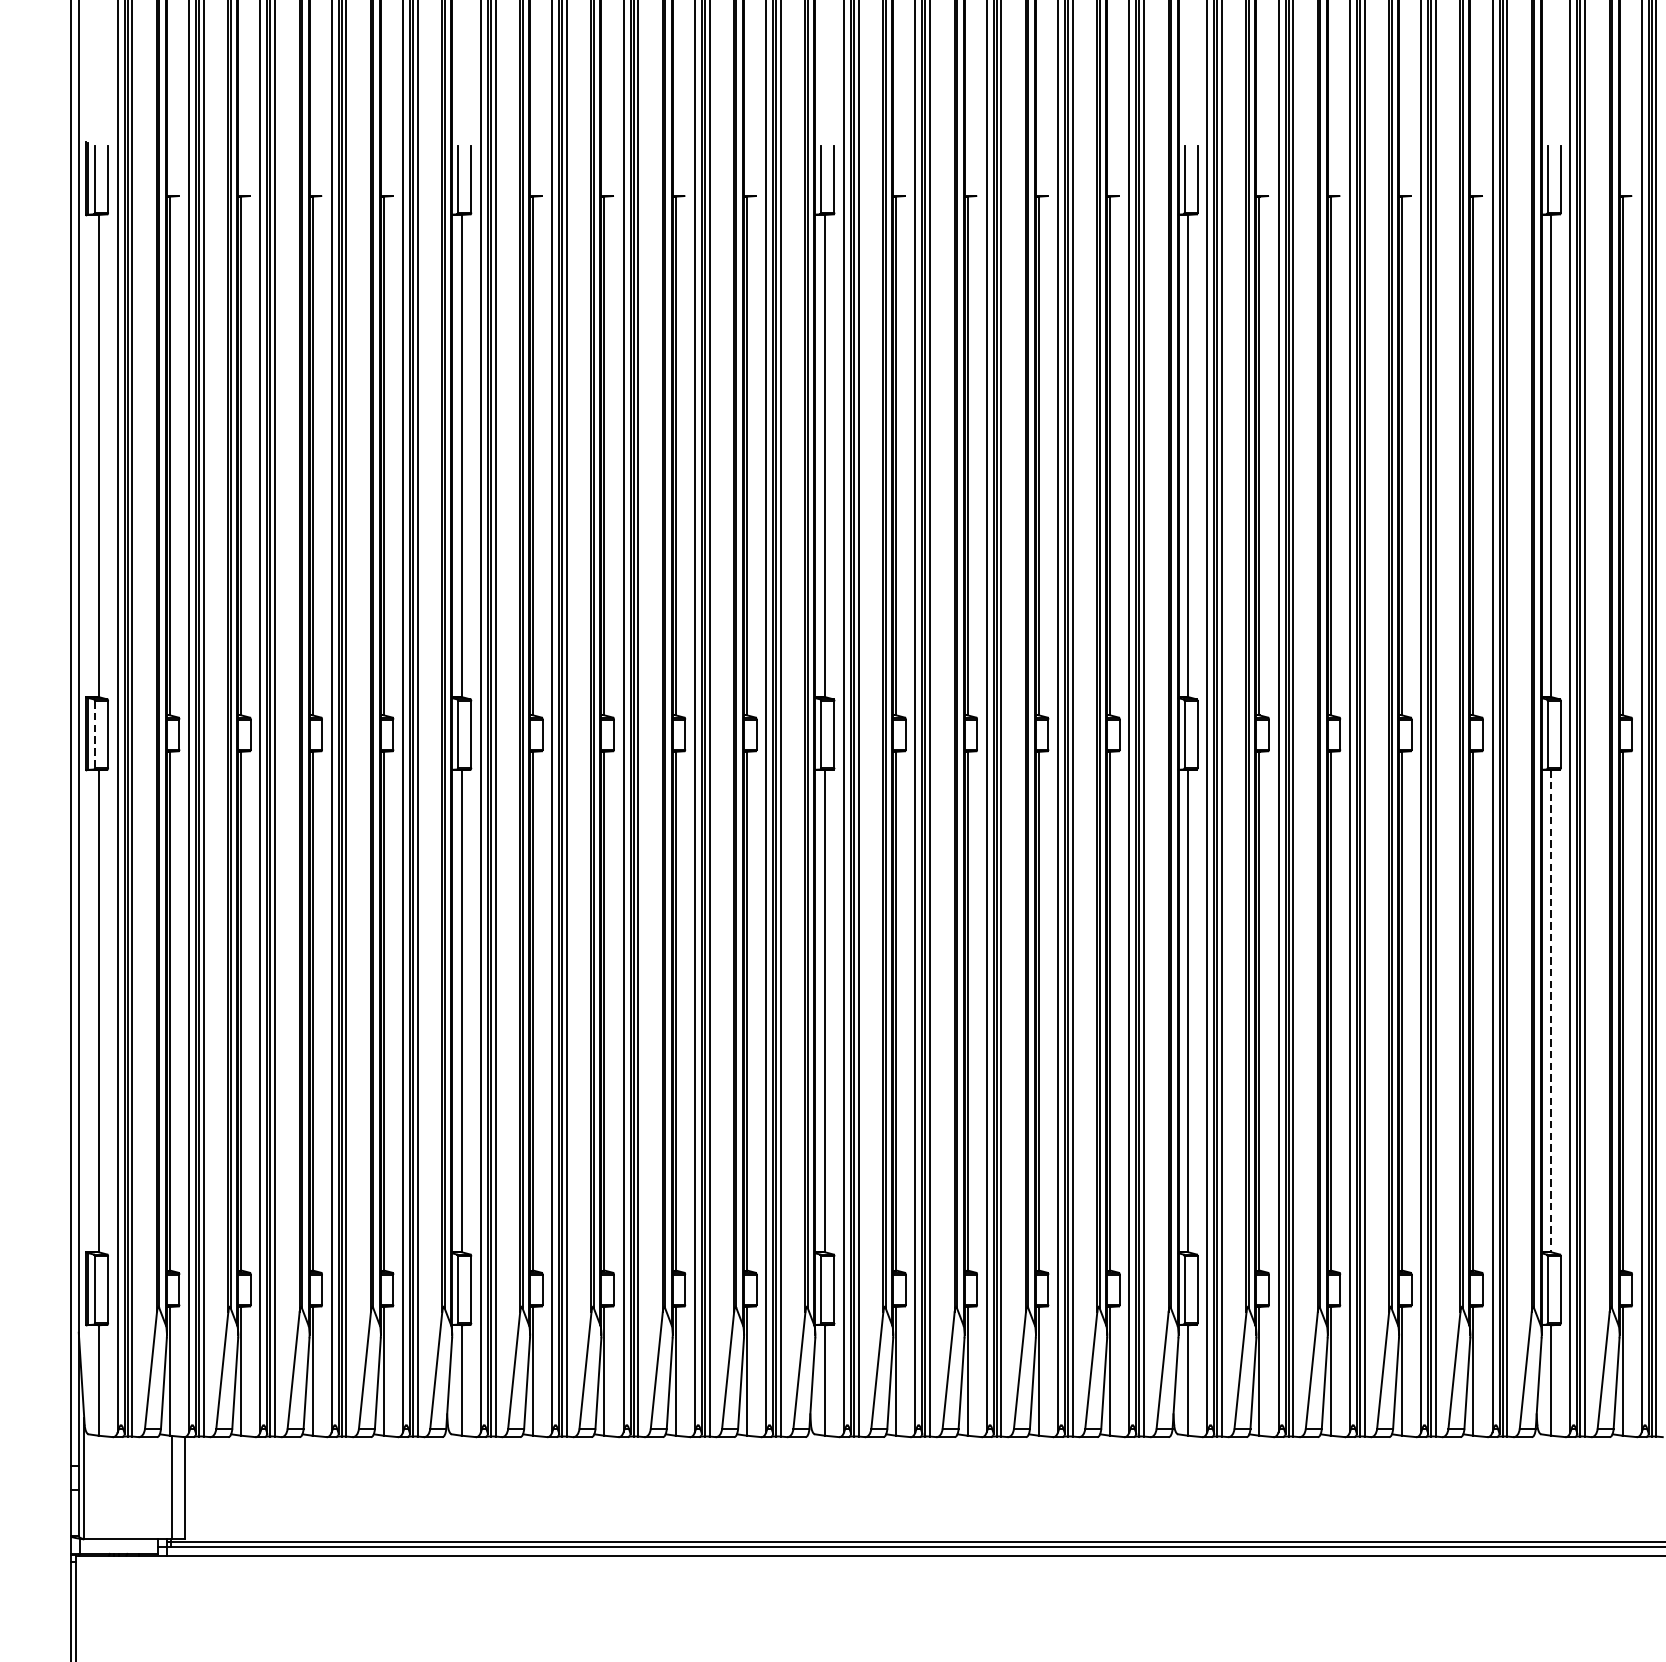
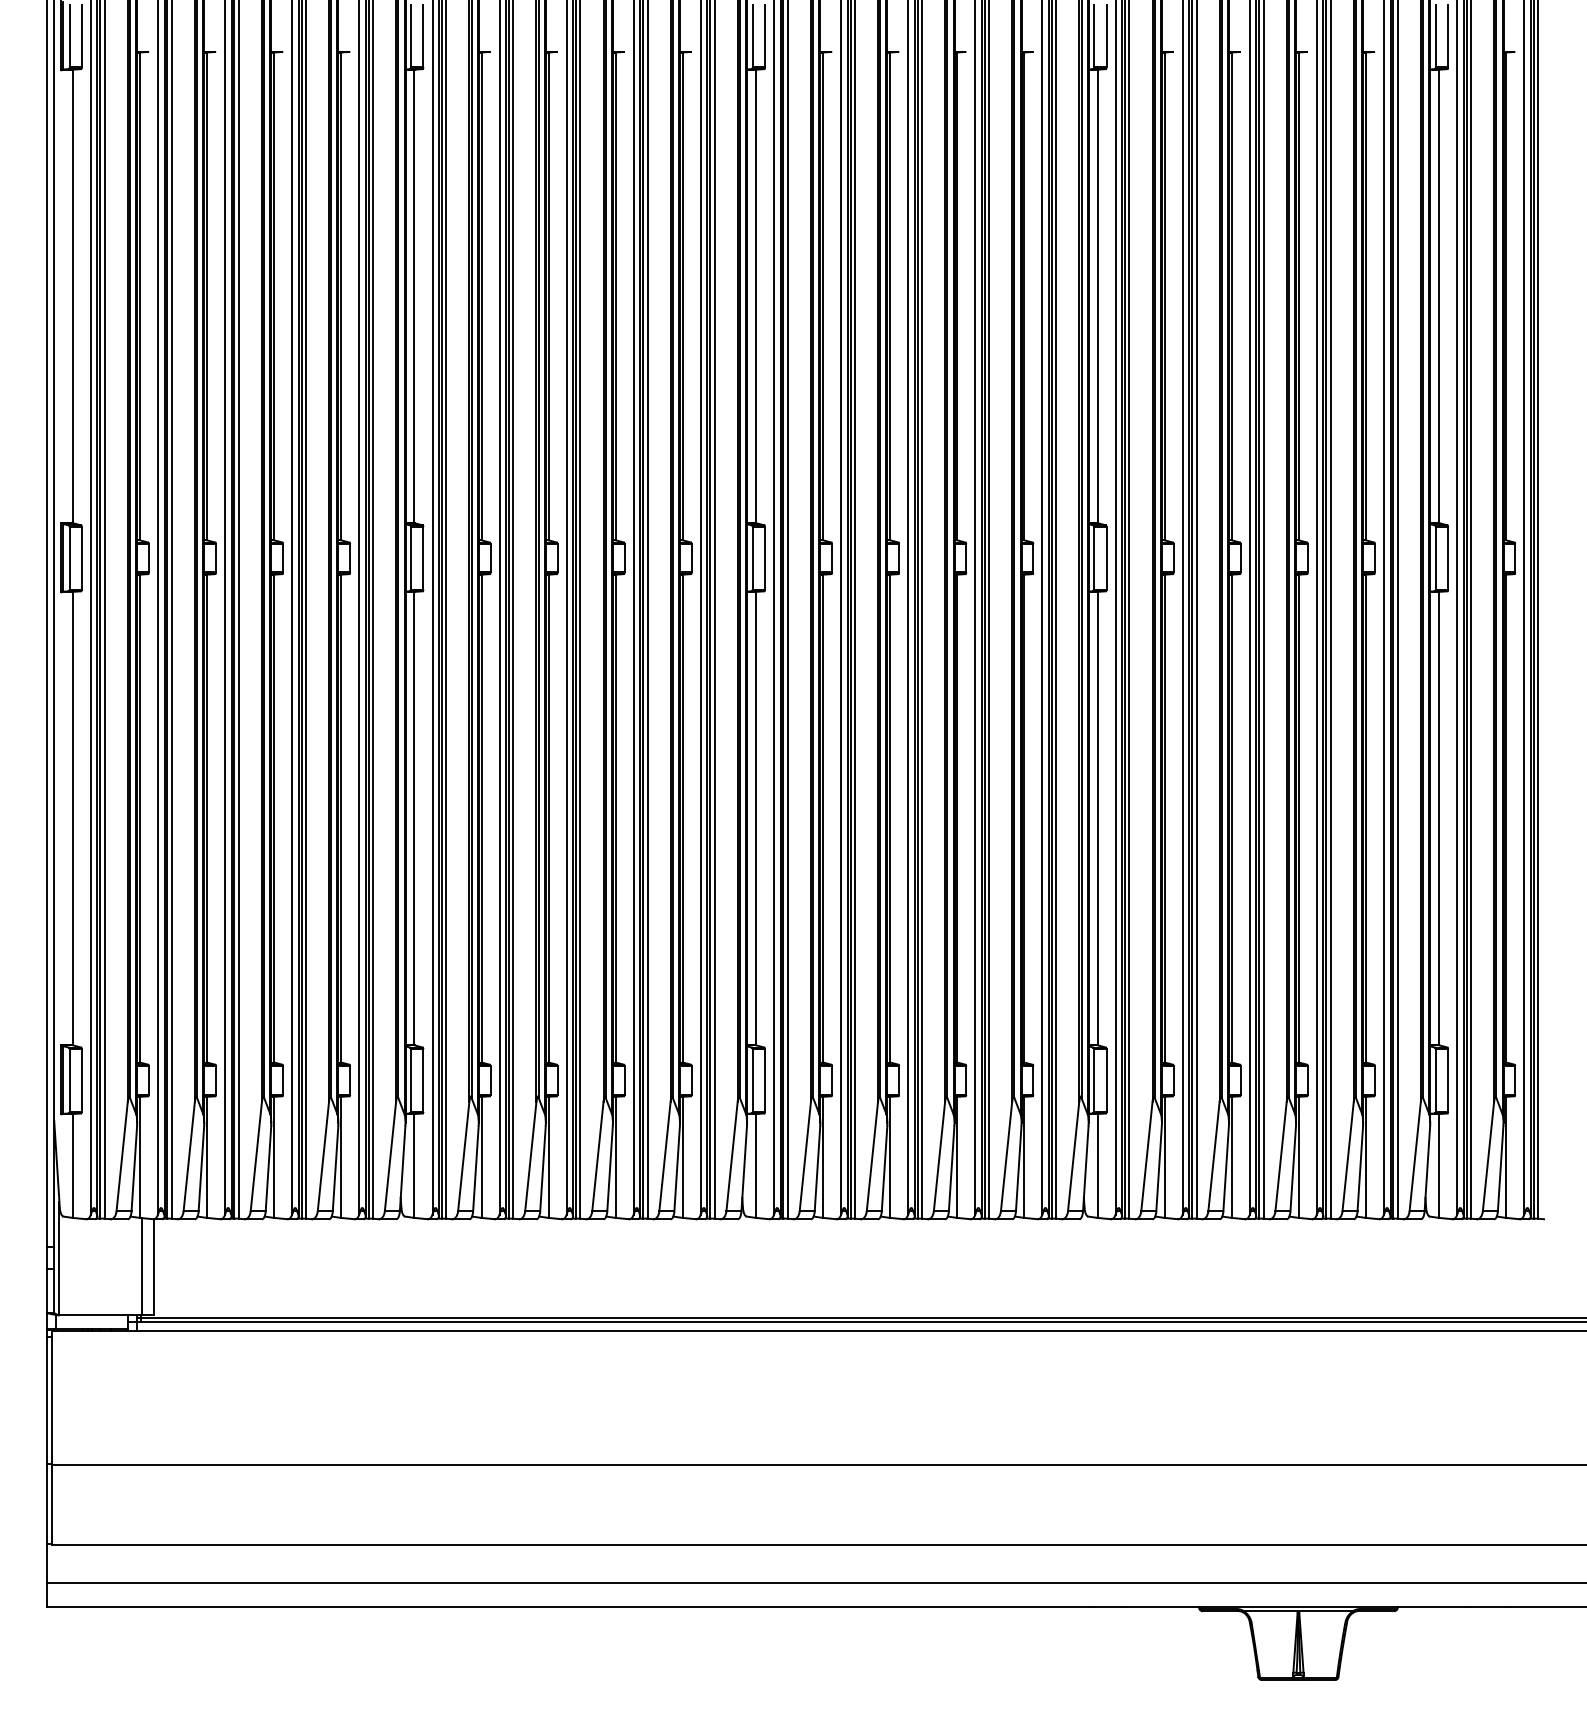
line: (95, 734) -> (69, 558), dashed -> solid
line: (1551, 1011) -> (1439, 818), dashed -> solid

